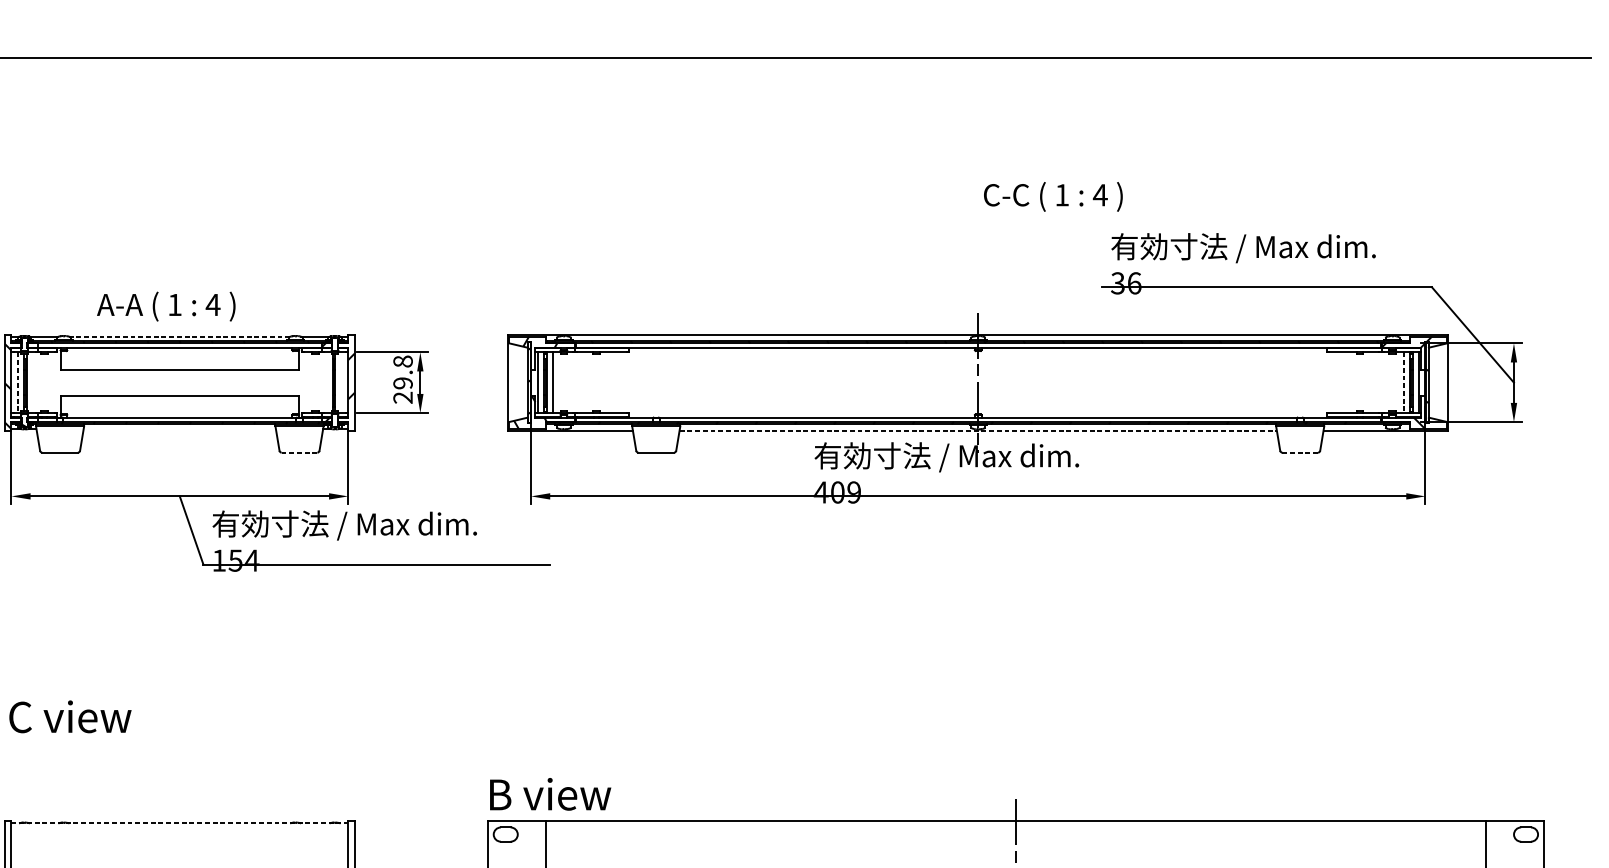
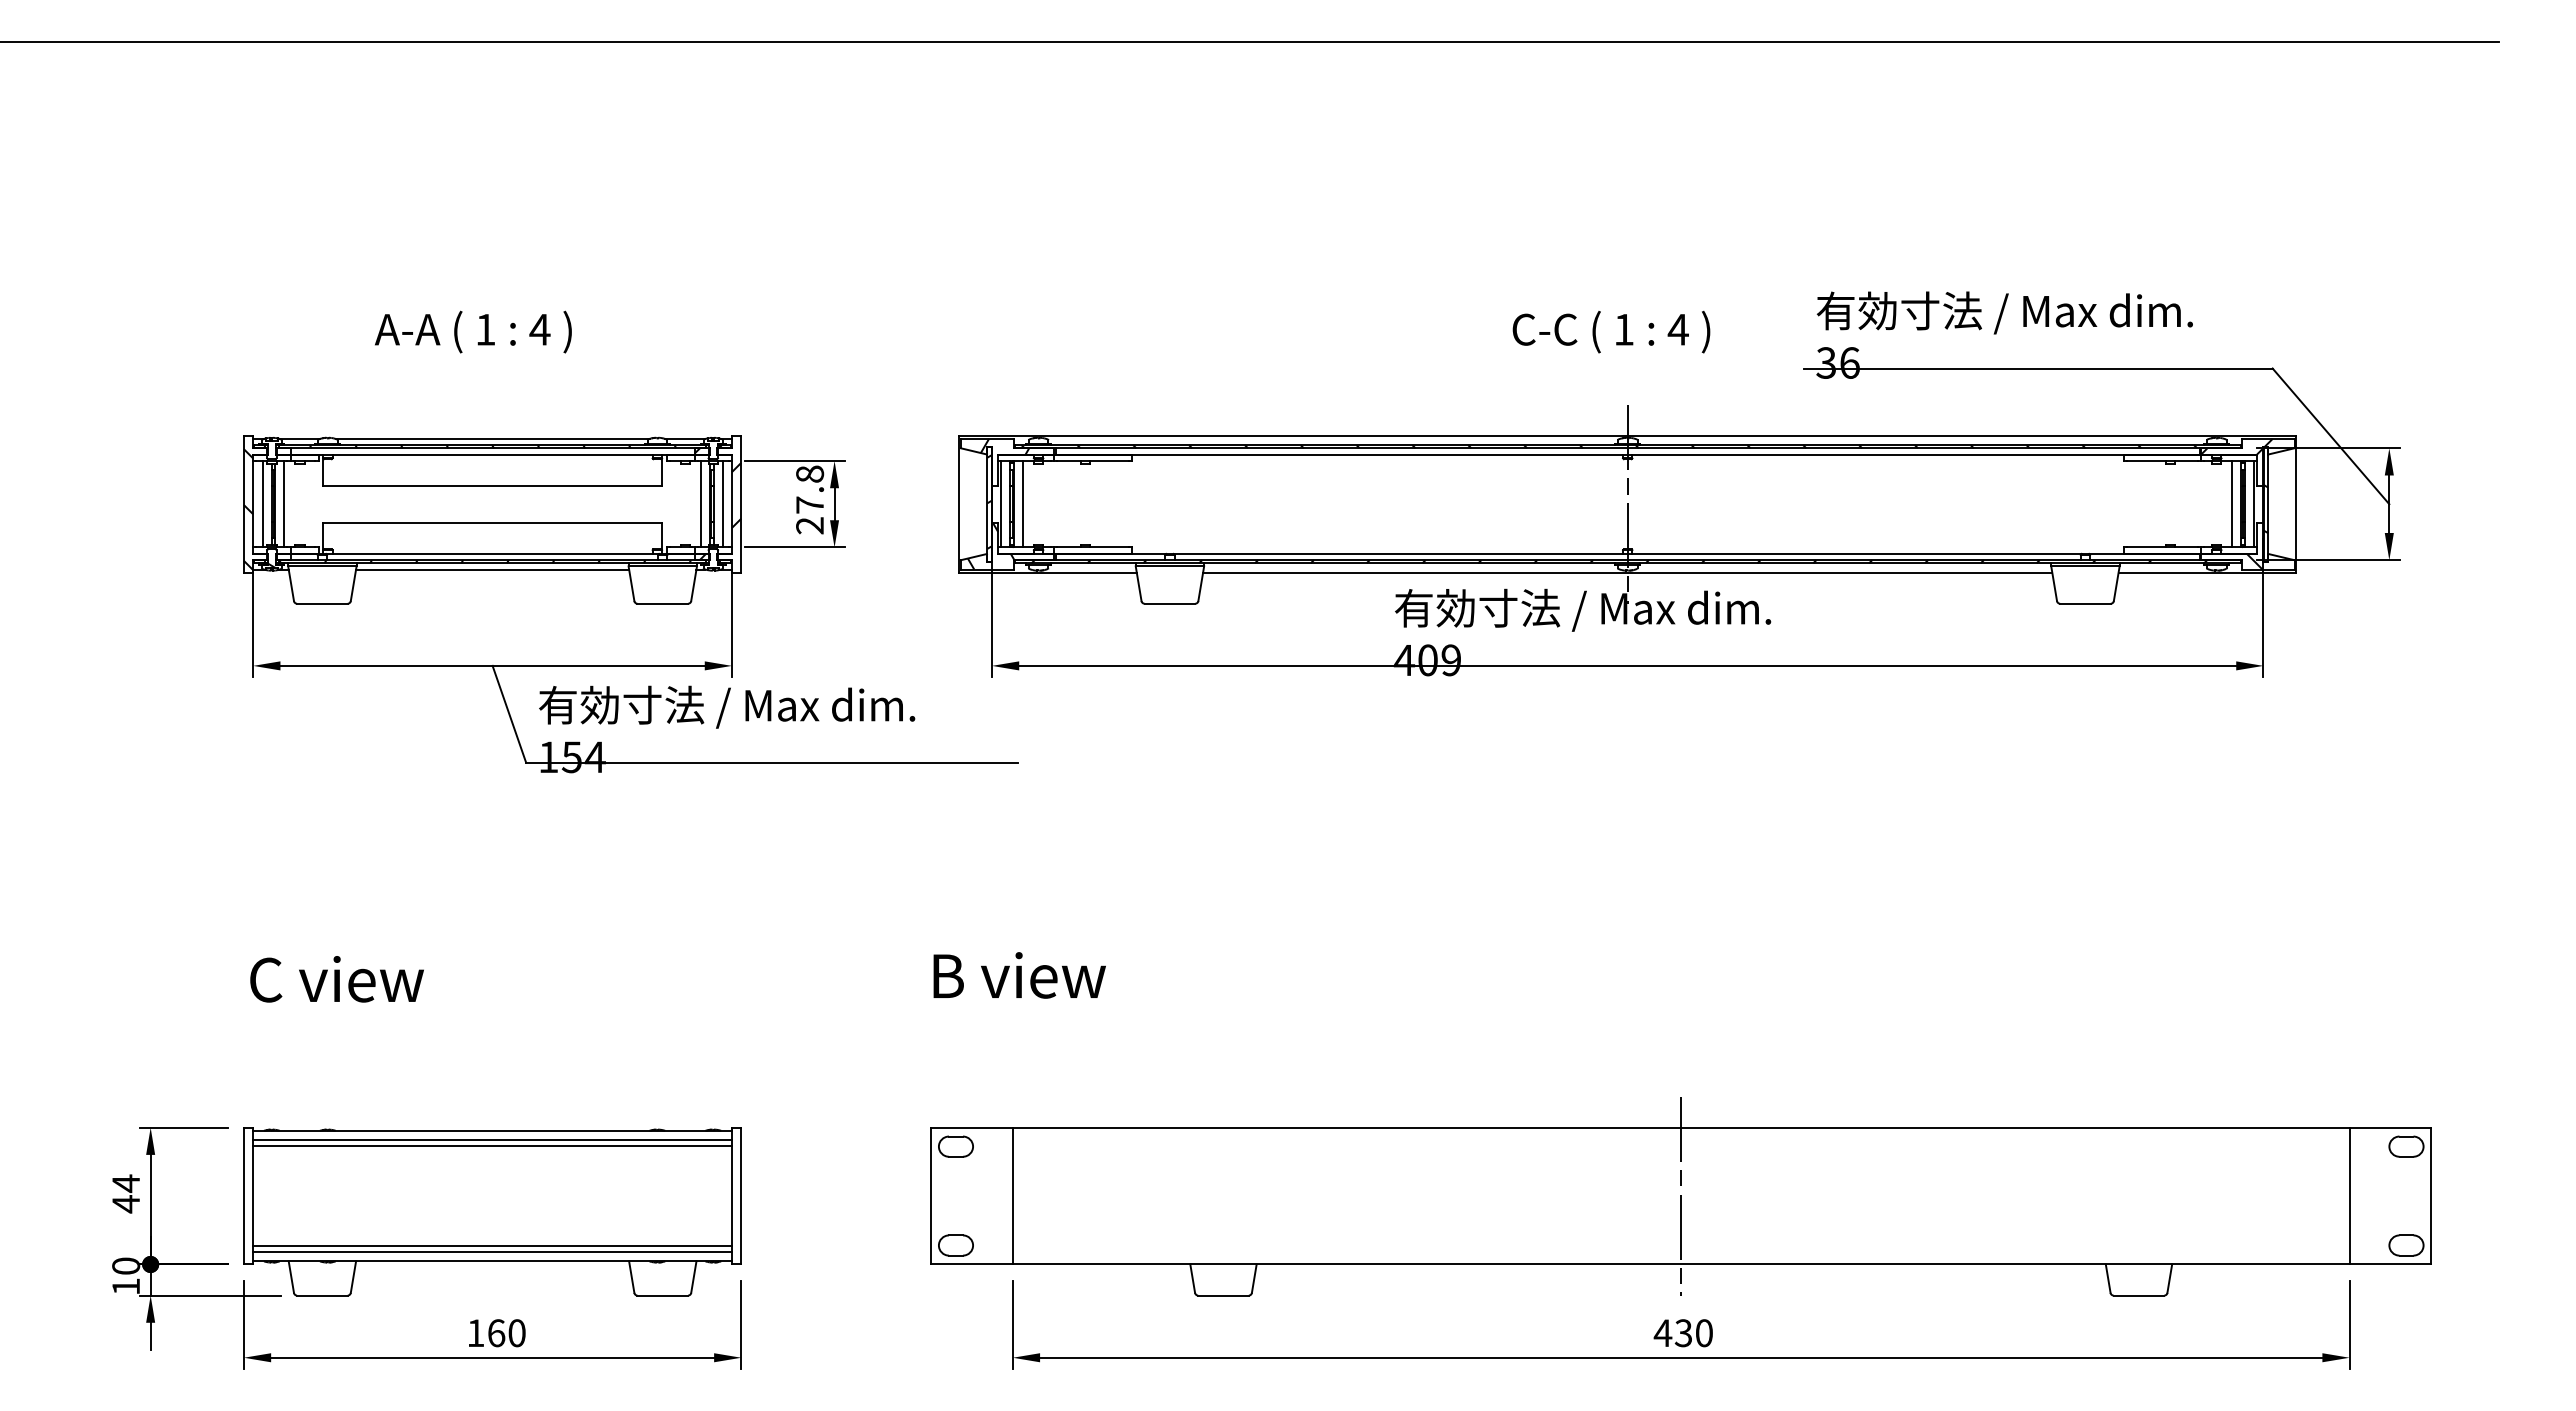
text: (1053, 196) -> (1611, 331), moved
text: (166, 306) -> (473, 331), moved
line: (179, 336) -> (492, 438), dashed -> solid
line: (17, 382) -> (262, 504), dashed -> solid
line: (33, 382) -> (284, 504), added
line: (326, 382) -> (700, 504), added
line: (341, 382) -> (722, 504), added
text: (403, 382) -> (810, 504), 29.8 -> 27.8
line: (1403, 382) -> (2232, 504), dashed -> solid
line: (179, 428) -> (492, 569), added
line: (978, 430) -> (1627, 572), dashed -> solid
line: (299, 452) -> (662, 603), dashed -> solid
line: (1299, 452) -> (2084, 603), dashed -> solid
text: (550, 794) -> (1019, 975), moved
line: (180, 823) -> (493, 1130), dashed -> solid
line: (179, 830) -> (492, 1140), added
line: (179, 834) -> (492, 1146), added

